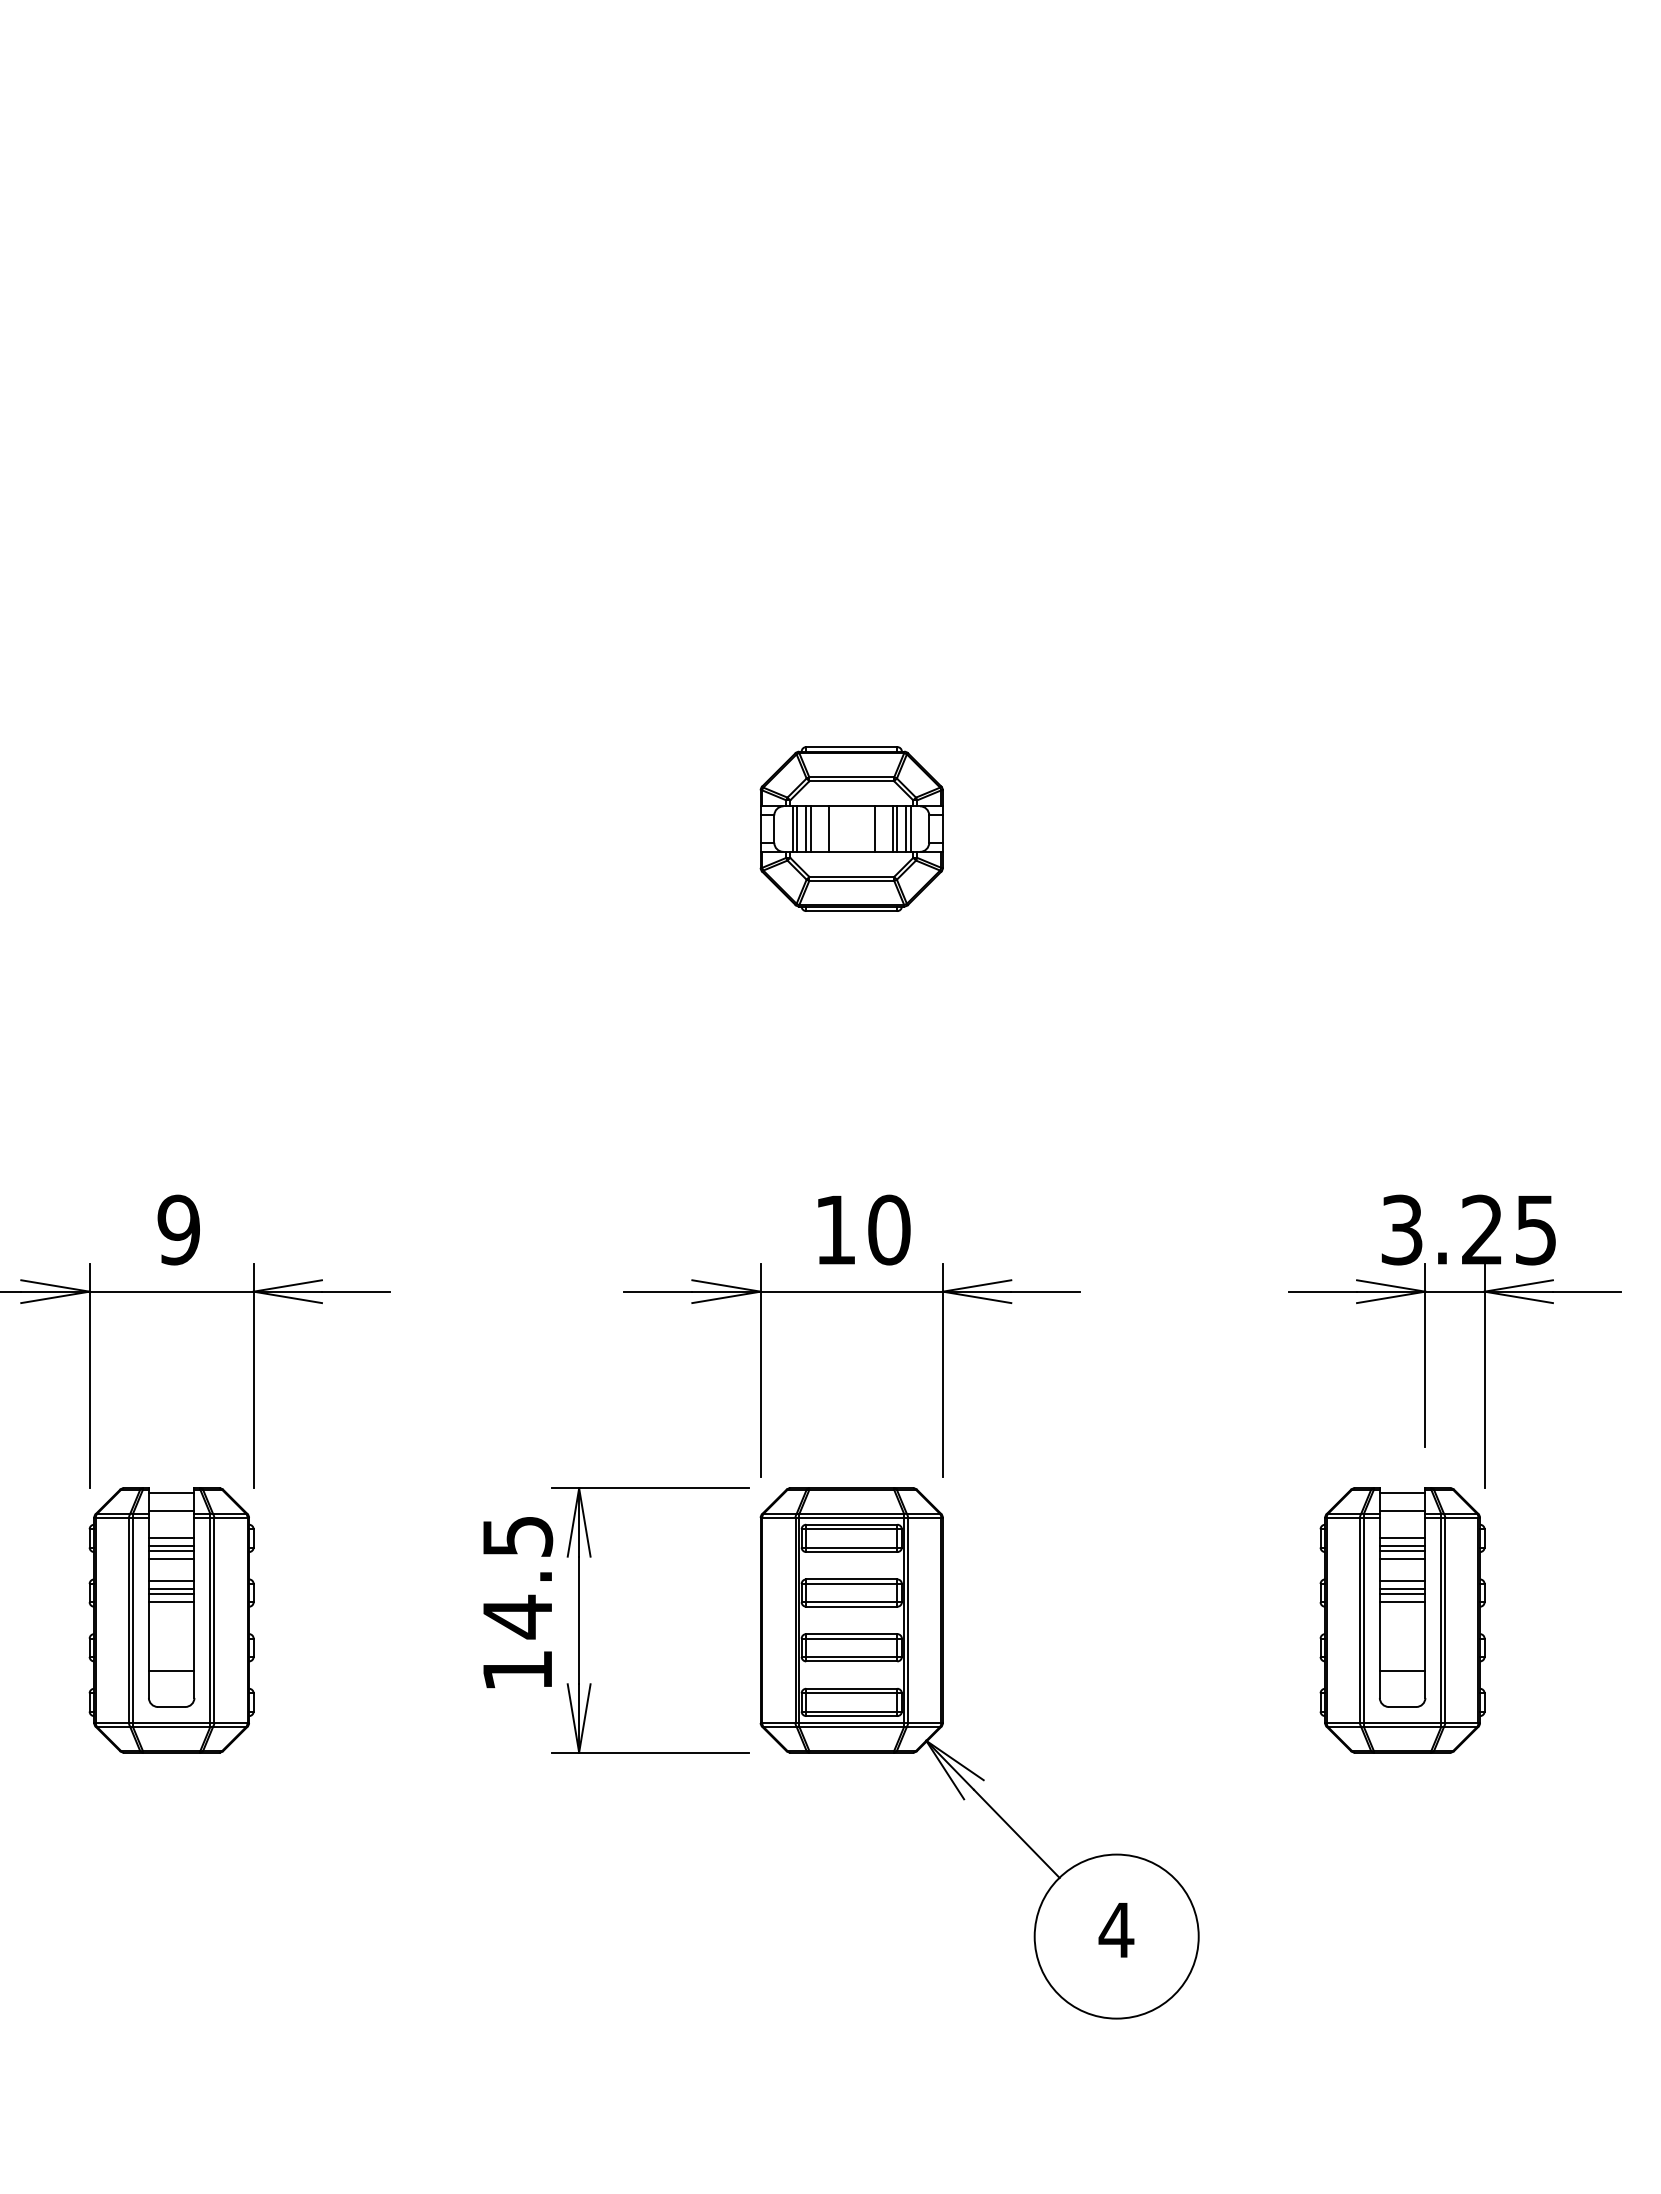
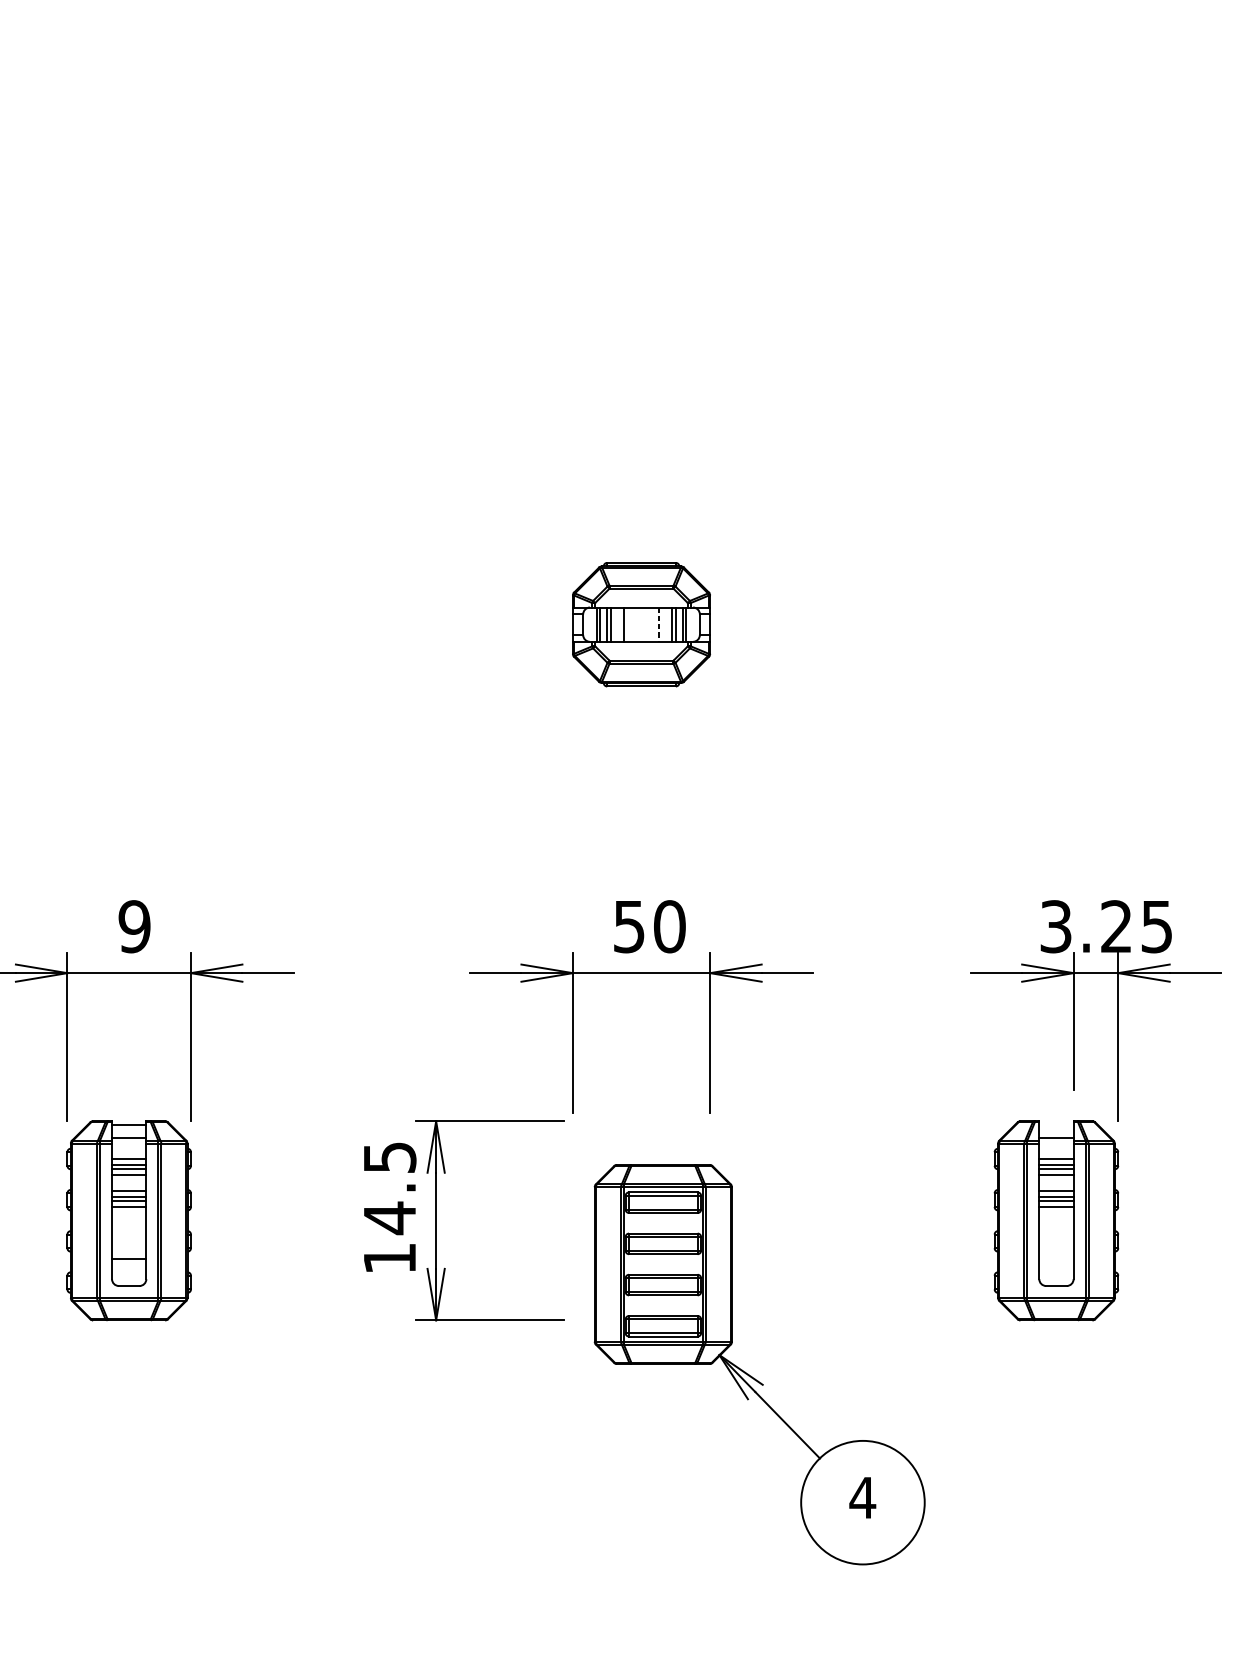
line: (874, 829) -> (658, 624), solid -> dashed
text: (835, 1230) -> (629, 927), 10 -> 50
line: (1402, 1492) -> (1056, 1124), removed
line: (1402, 1670) -> (1056, 1258), removed
part: (967, 1767) -> (750, 1375), moved

